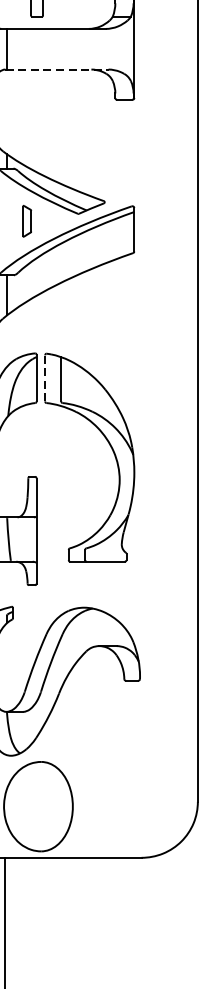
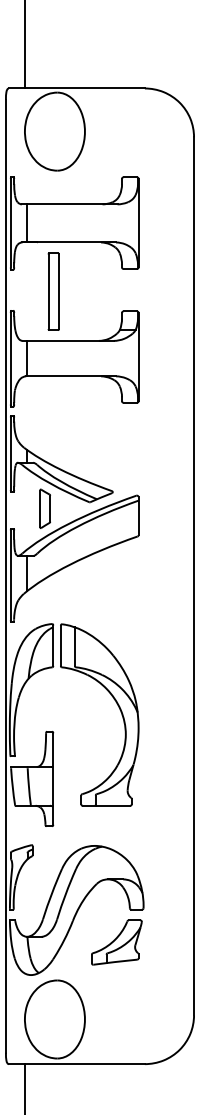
line: (57, 69) -> (71, 376), dashed -> solid
part: (26, 221) -> (44, 508), size x1.43
line: (44, 378) -> (60, 645), dashed -> solid
part: (109, 718) -> (116, 942), added

